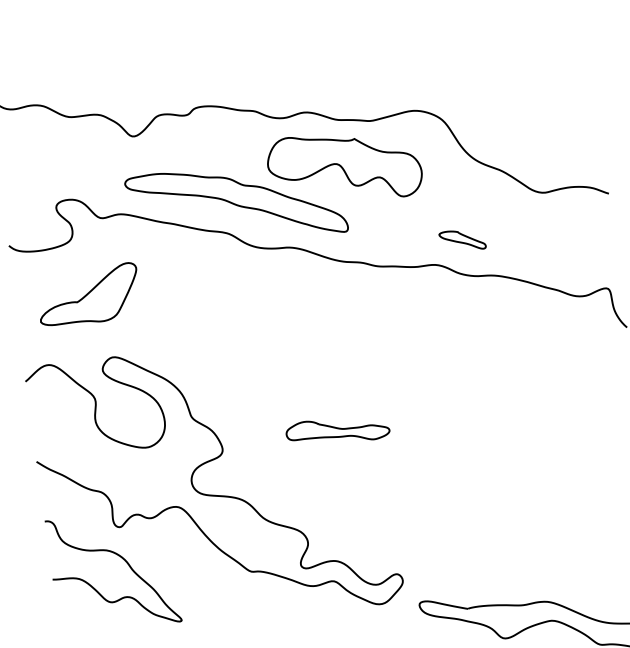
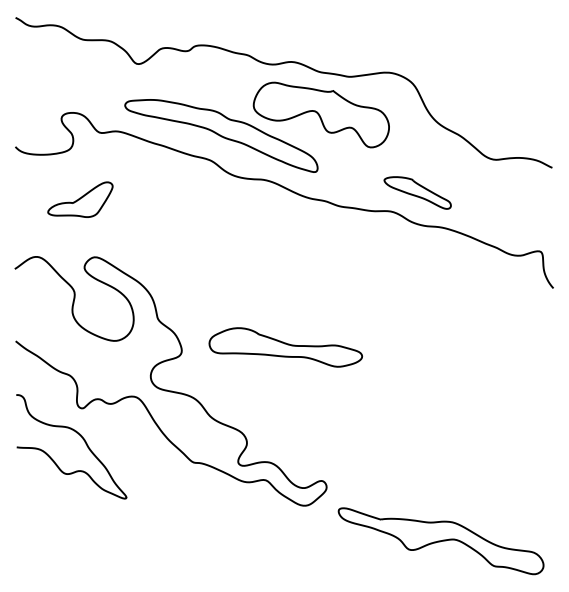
part: (462, 240) -> (417, 192), size x1.67
part: (88, 295) -> (80, 199), size x0.71
part: (337, 430) -> (285, 347), size x1.67

